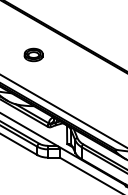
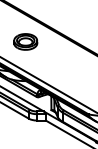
part: (33, 54) -> (25, 41), size x1.67

